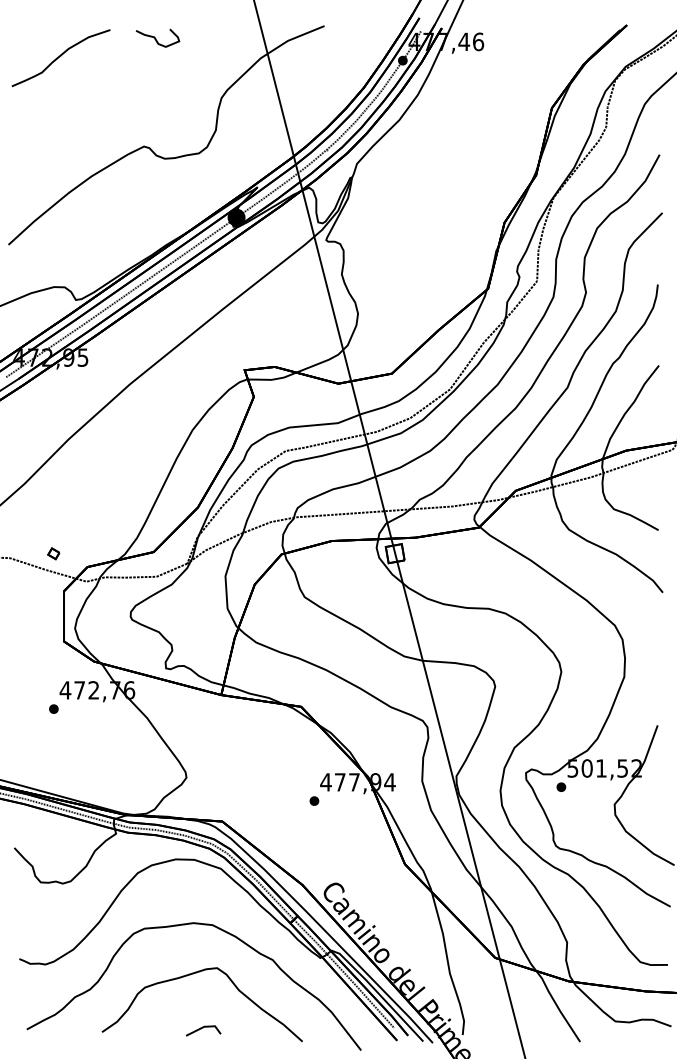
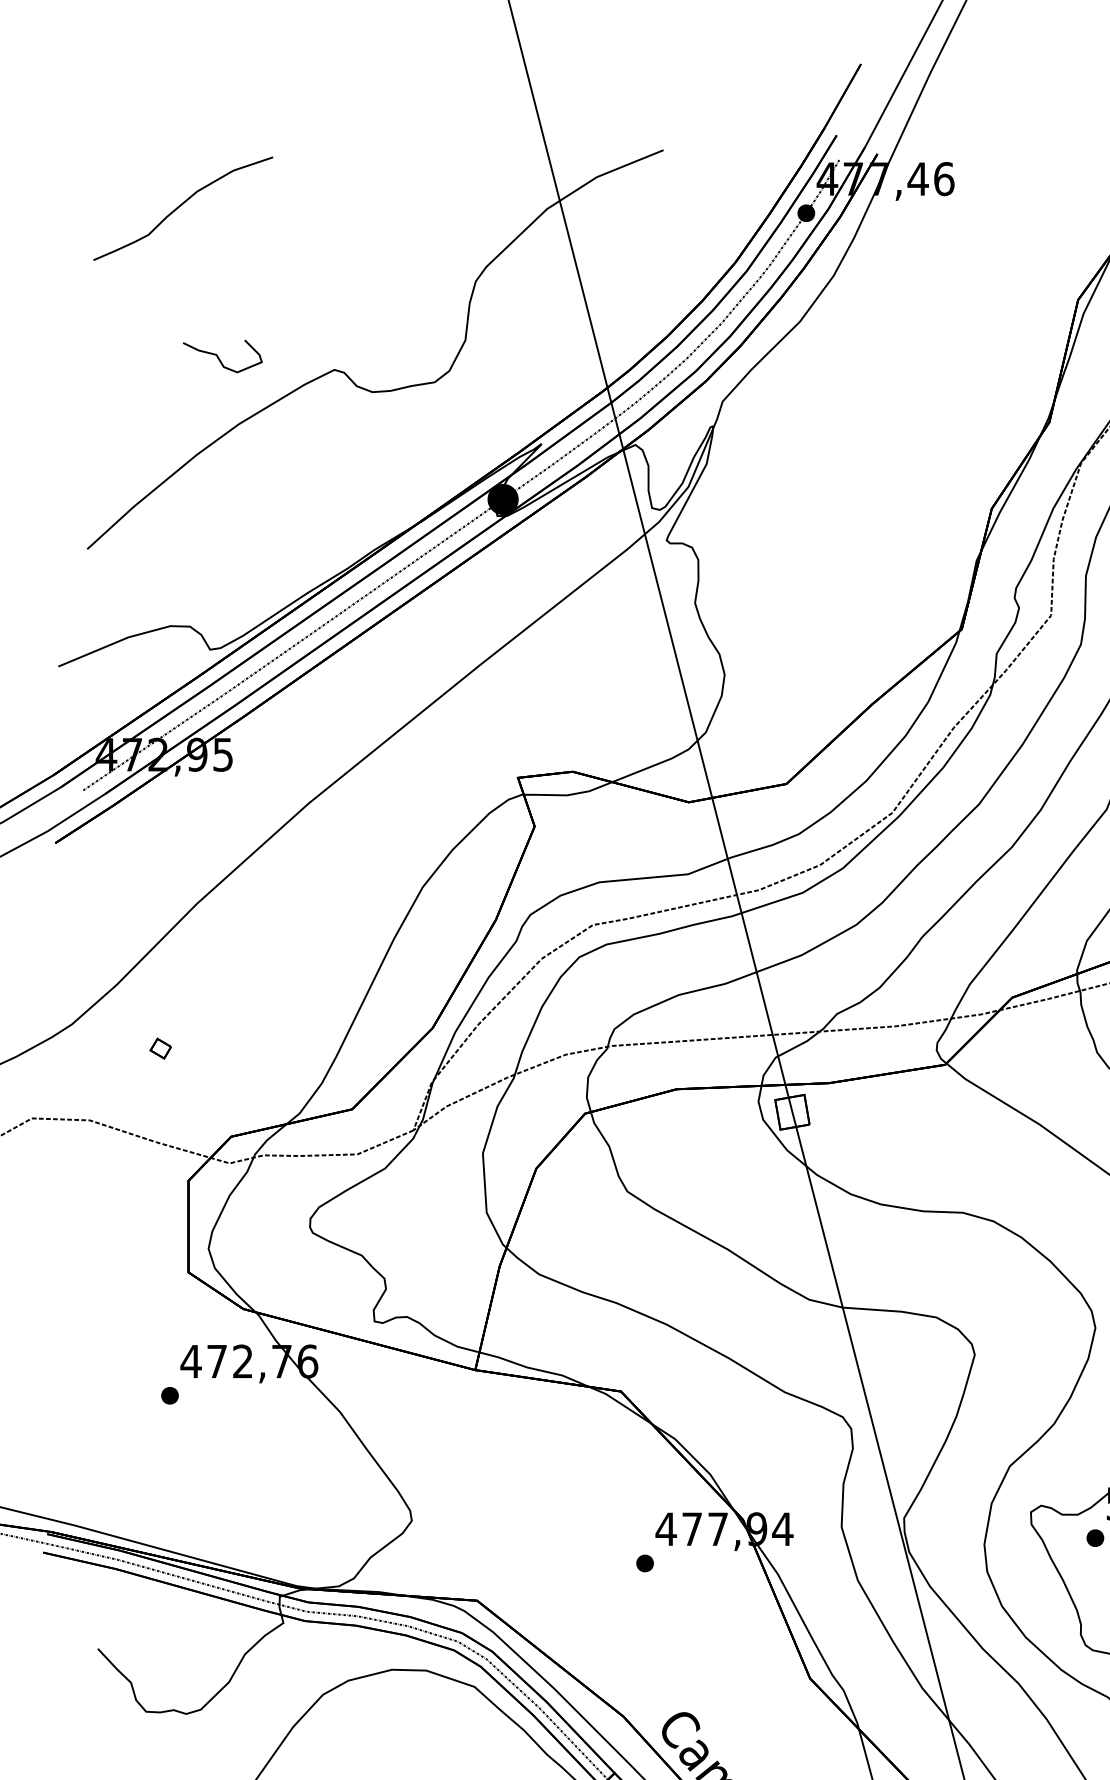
curve: (156, 38) -> (220, 357), moved
part: (53, 553) -> (160, 1048), moved

